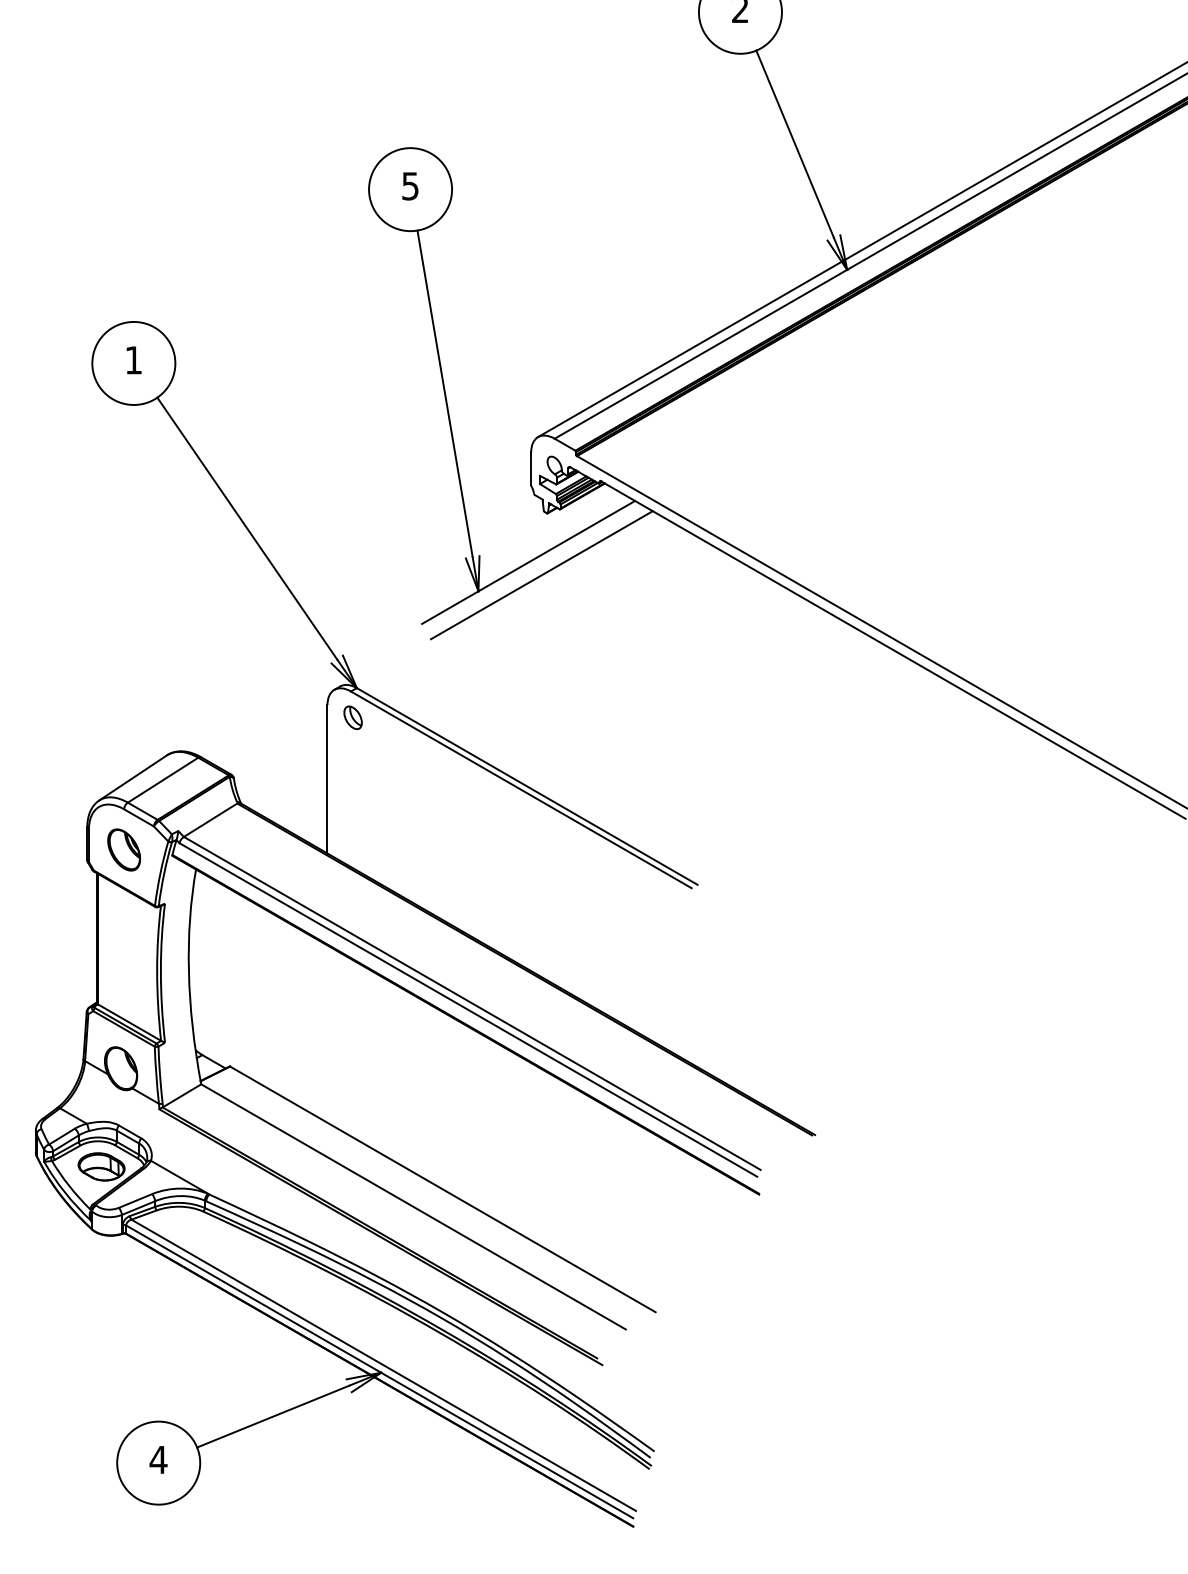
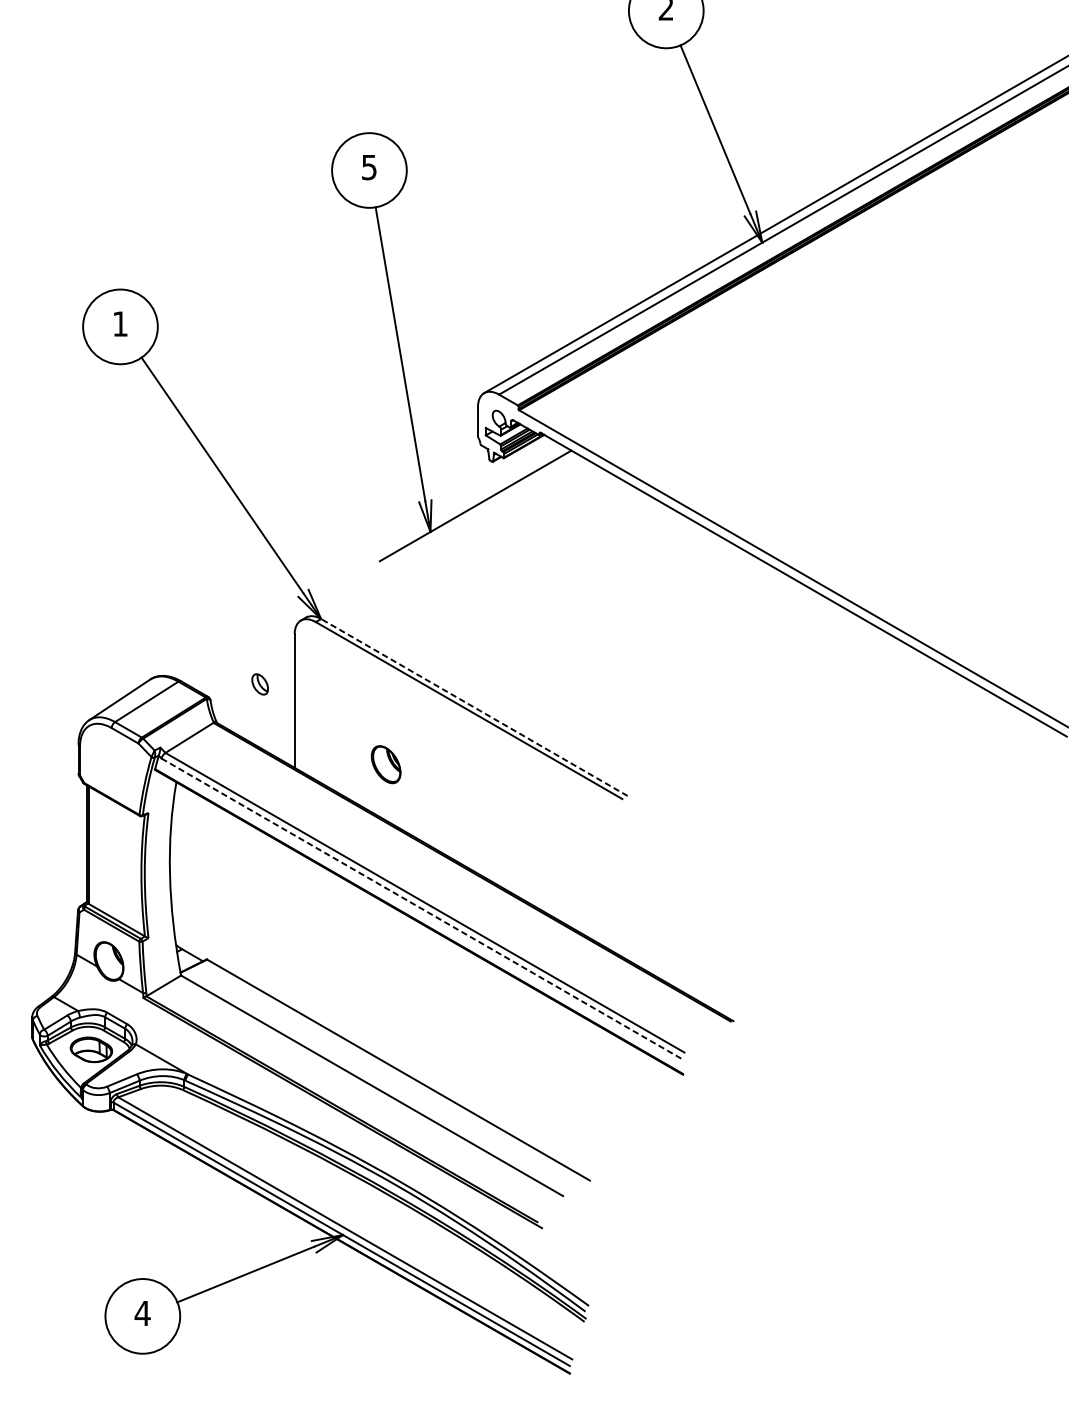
line: (541, 575) -> (487, 517), removed
part: (352, 717) -> (259, 684), moved
line: (527, 786) -> (474, 707), solid -> dashed
part: (123, 849) -> (385, 764), moved
line: (468, 1009) -> (421, 908), solid -> dashed

